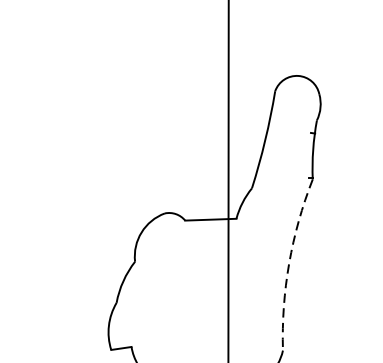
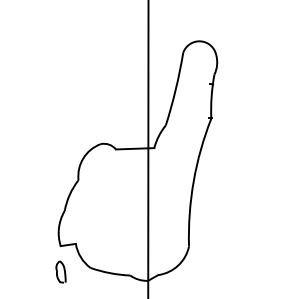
arc: (288, 263) -> (193, 181), dashed -> solid

